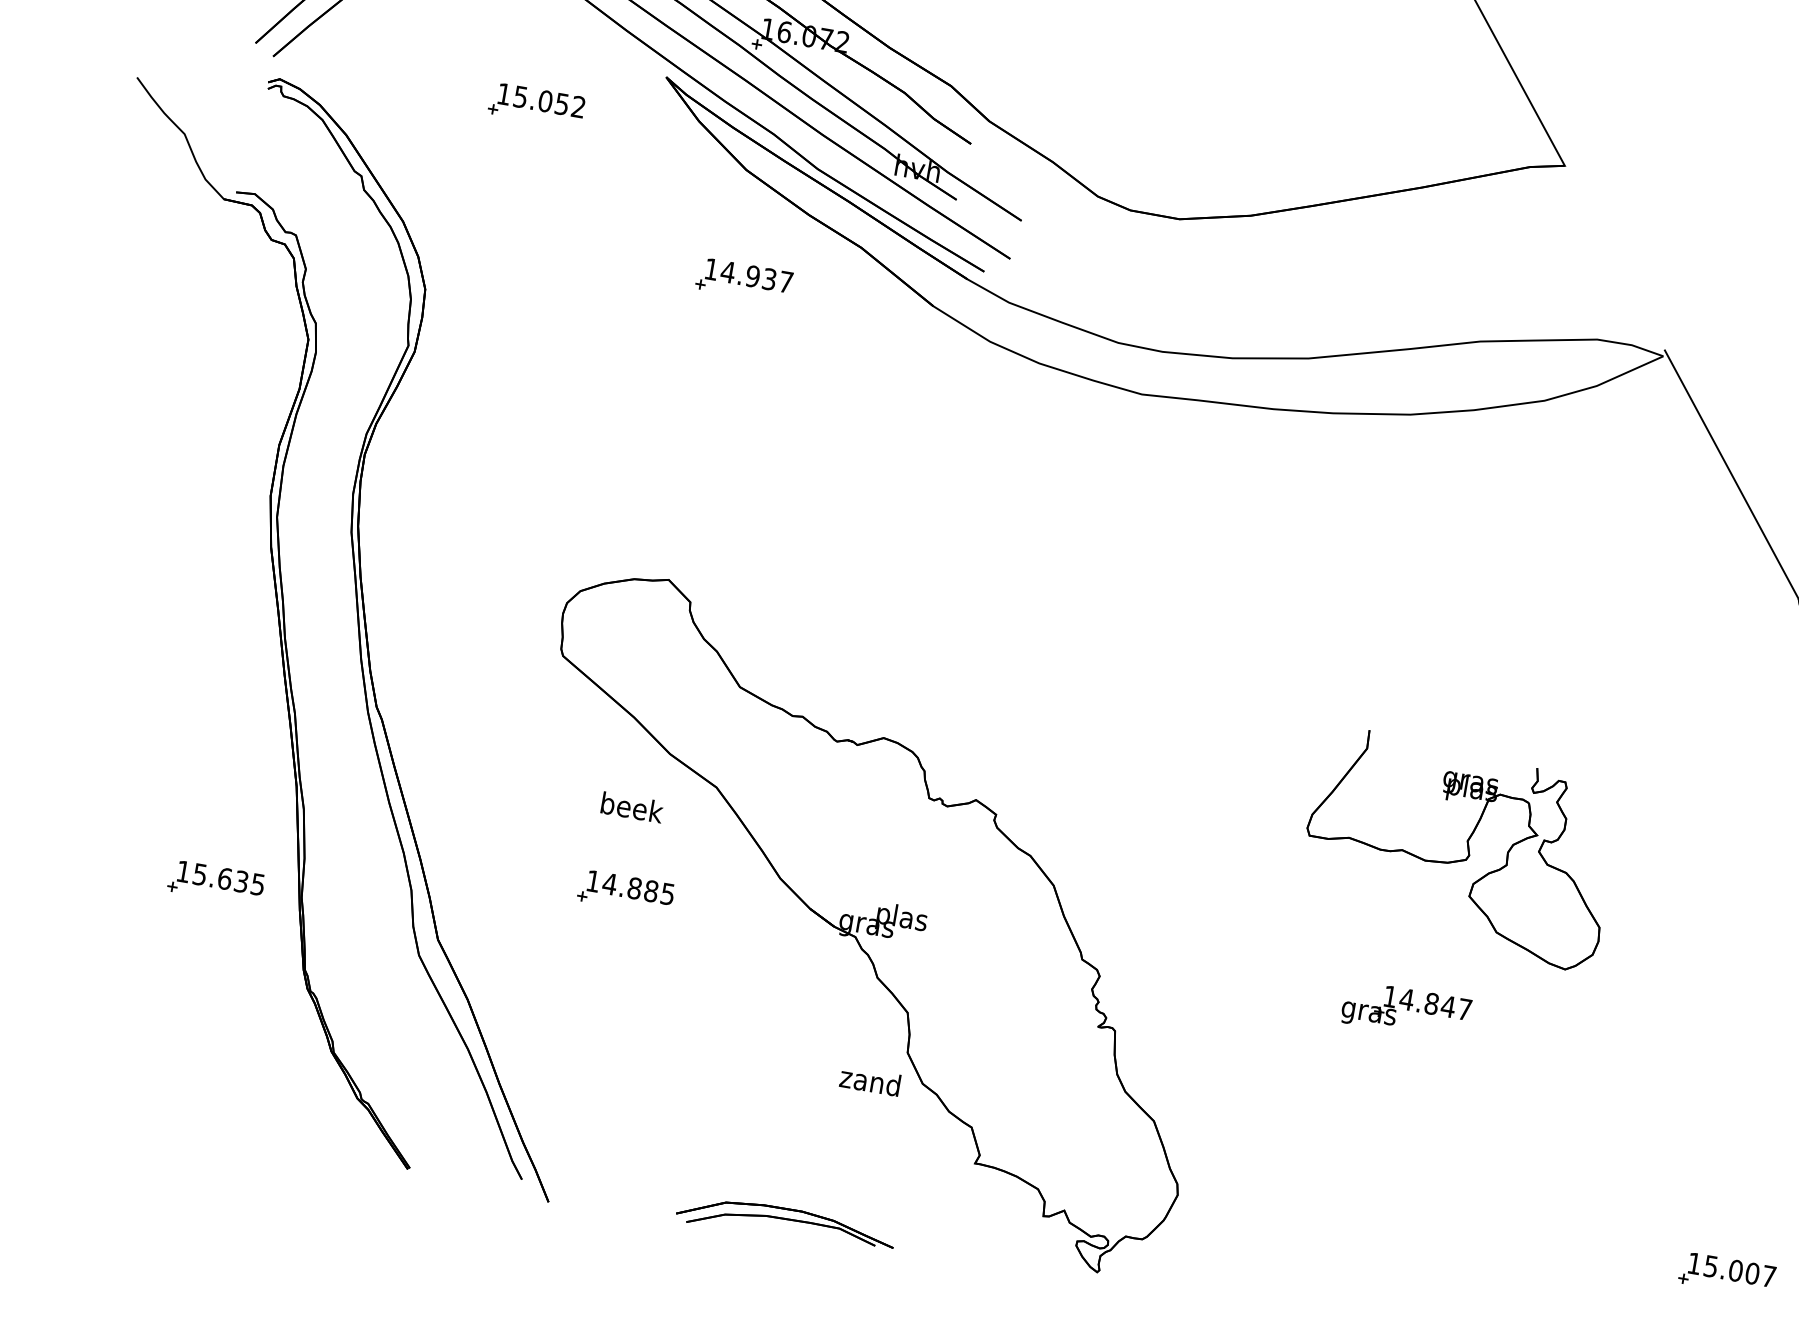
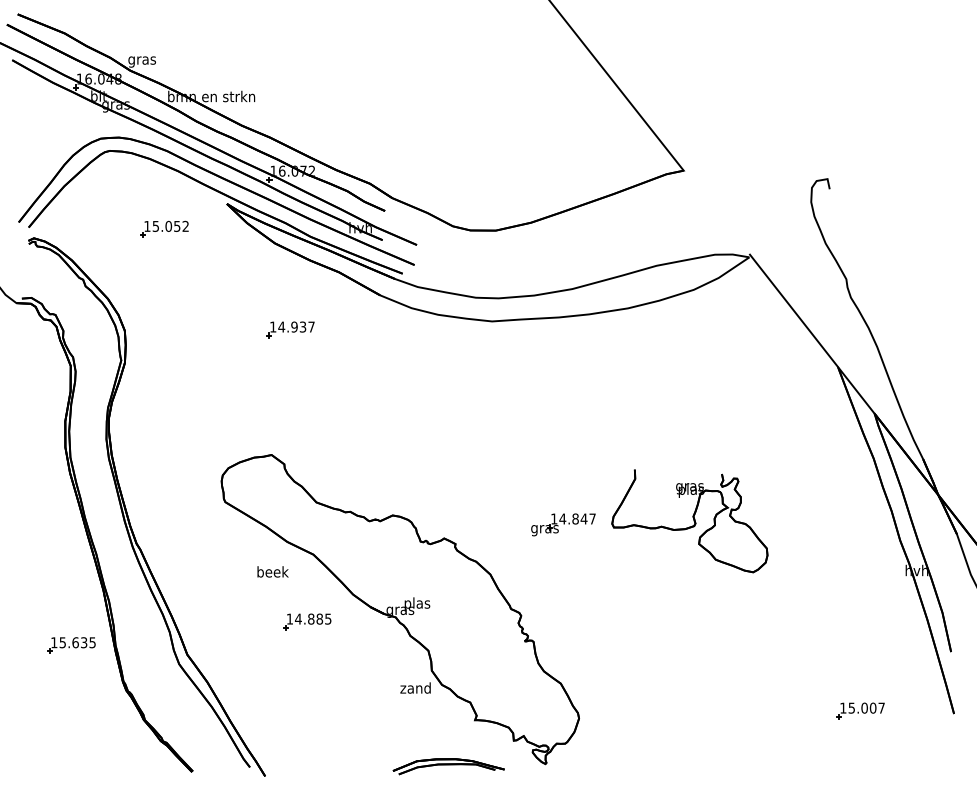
part: (744, 279) -> (290, 329), moved
part: (626, 891) -> (307, 621), moved
part: (1406, 1010) -> (563, 524), moved
part: (785, 1223) -> (448, 766), moved

